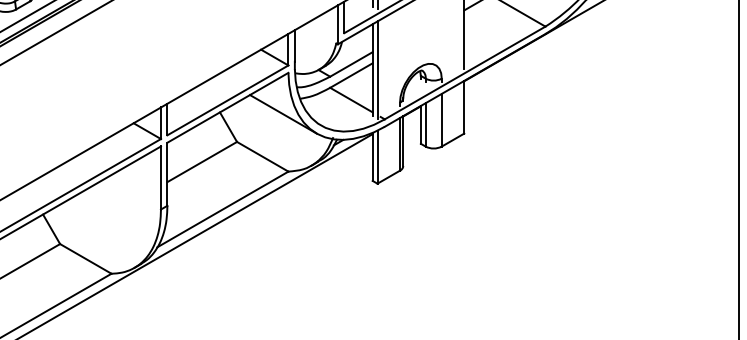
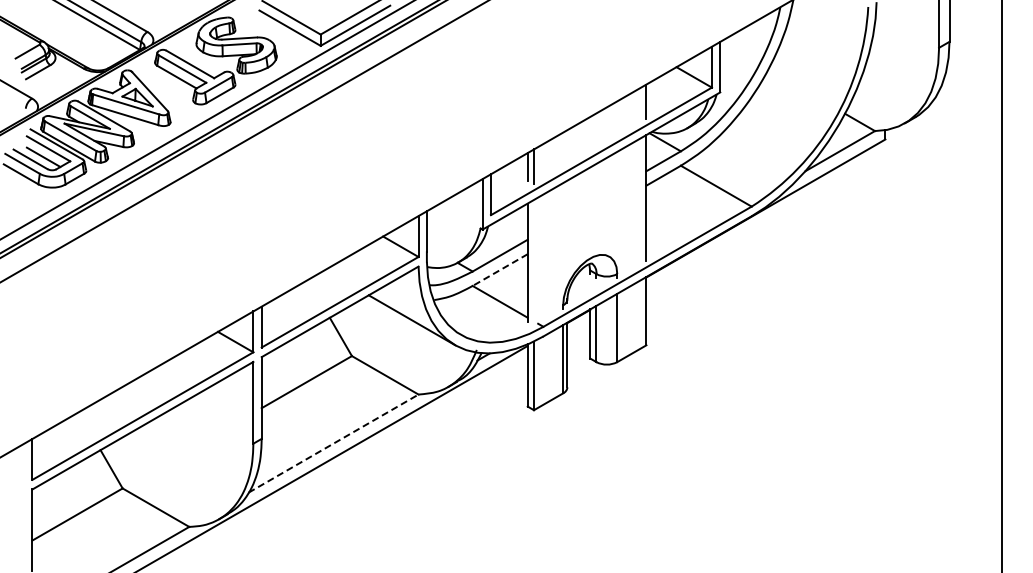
line: (377, 69) -> (534, 262), removed
line: (351, 75) -> (500, 270), solid -> dashed
line: (223, 209) -> (334, 443), solid -> dashed

